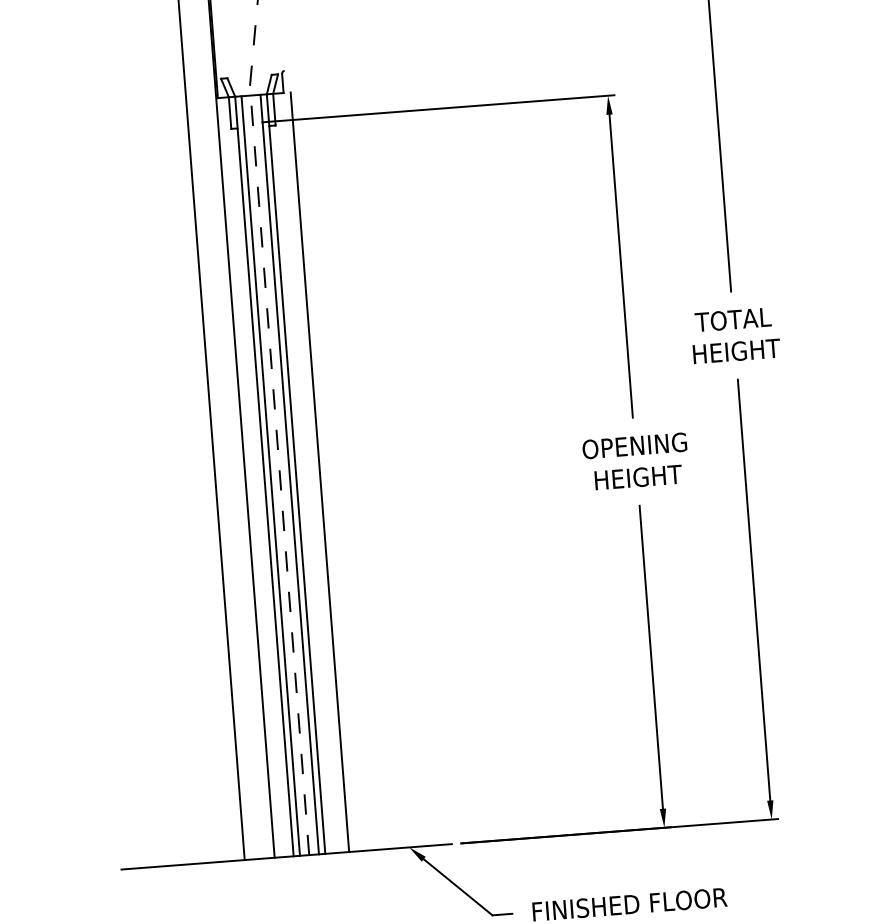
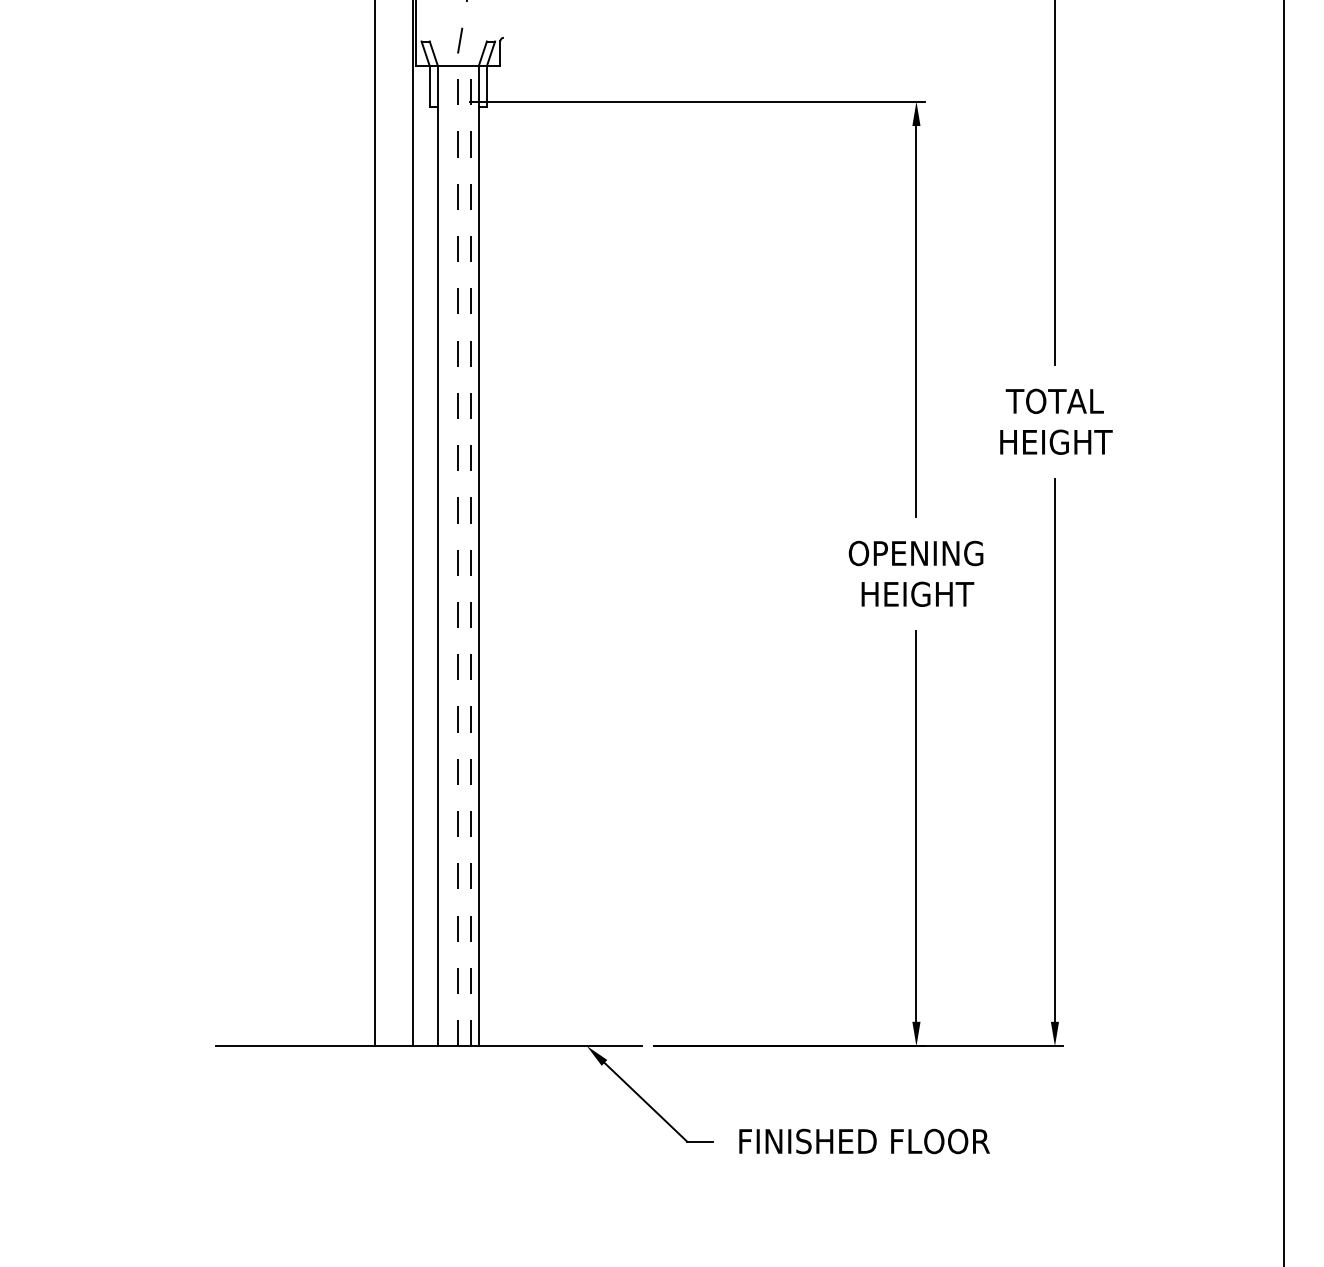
line: (319, 472) -> (509, 556), removed
line: (289, 474) -> (470, 555), solid -> dashed
line: (271, 476) -> (446, 556), removed

